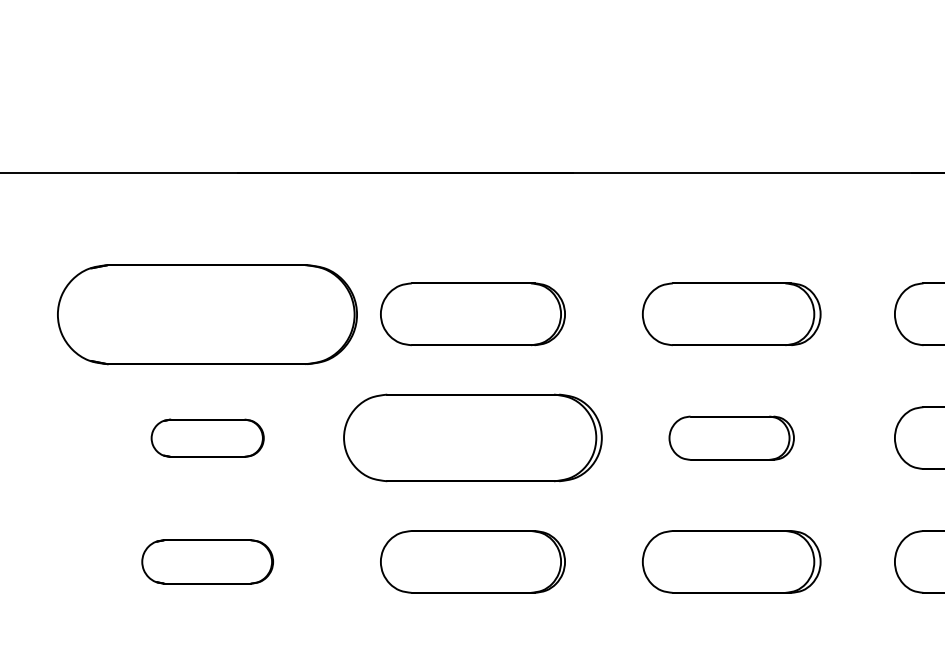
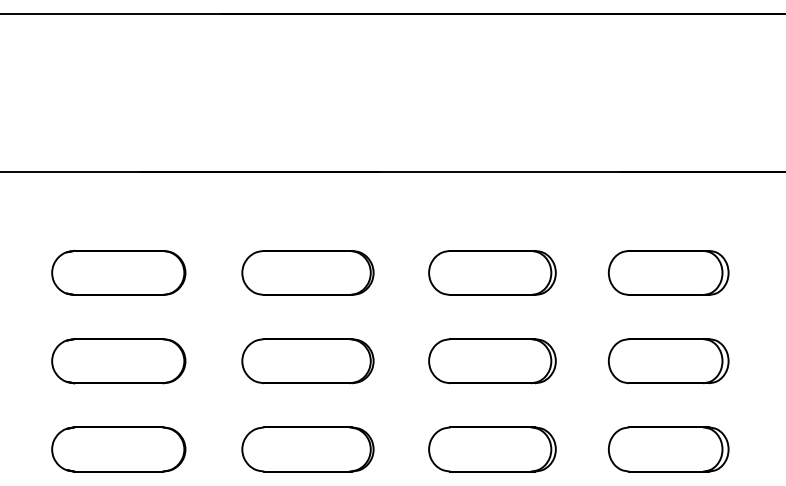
part: (207, 313) -> (118, 272), size x0.62
part: (207, 438) -> (118, 361), size x1.67
part: (472, 438) -> (307, 361), size x0.71
part: (731, 438) -> (492, 361), size x1.43
part: (207, 561) -> (118, 449), size x1.43

